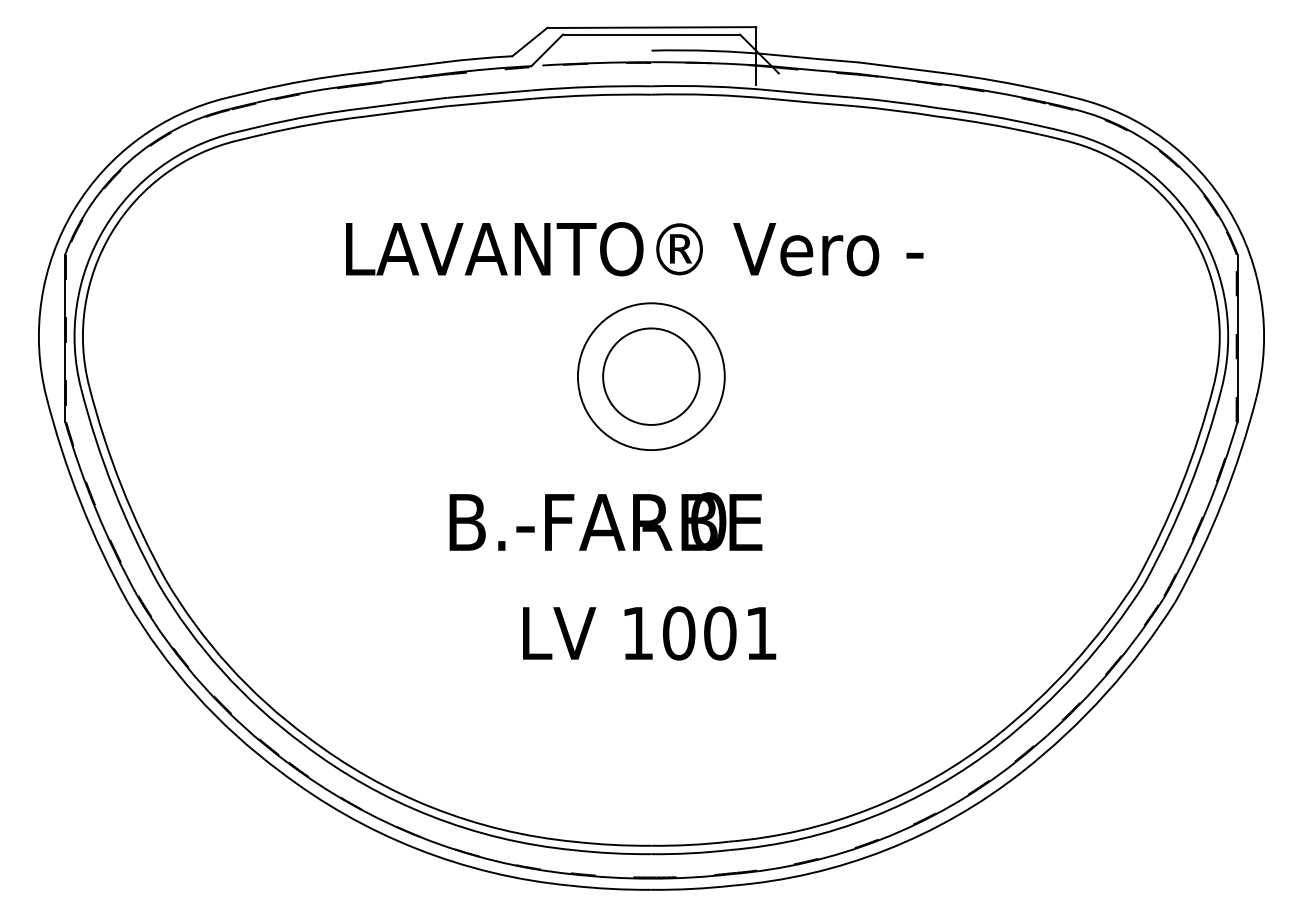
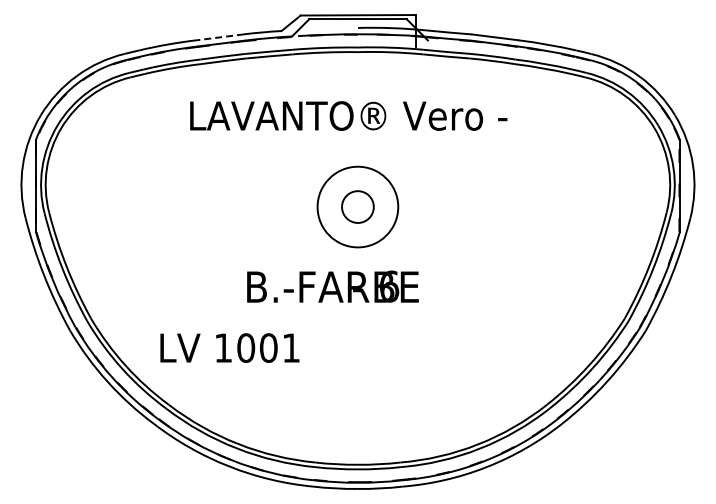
line: (401, 68) -> (220, 37), solid -> dashed
text: (634, 248) -> (348, 115), moved
circle: (650, 375) -> (357, 206), size x0.6
text: (708, 521) -> (389, 286), 0 -> 6
text: (648, 632) -> (229, 347), moved

